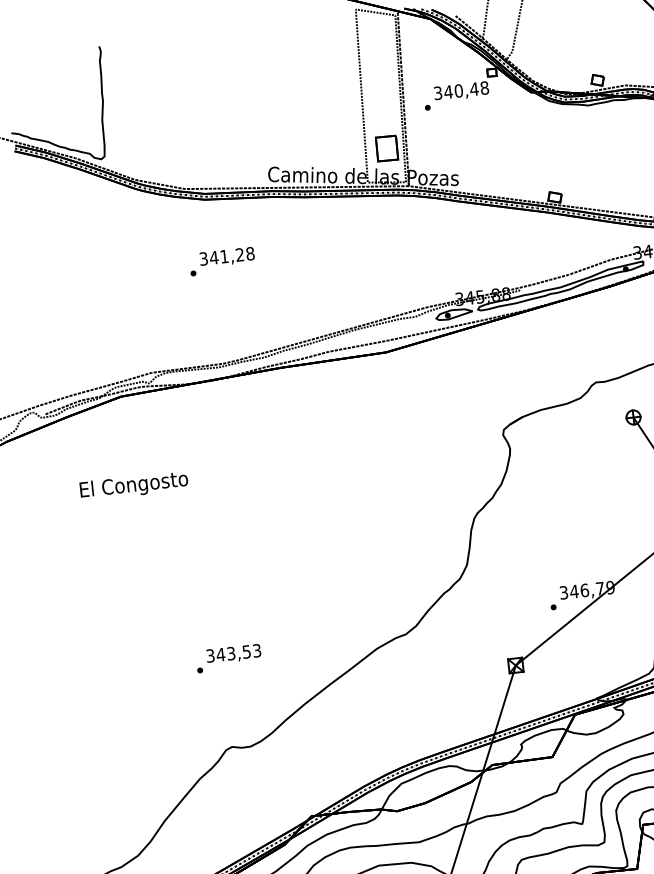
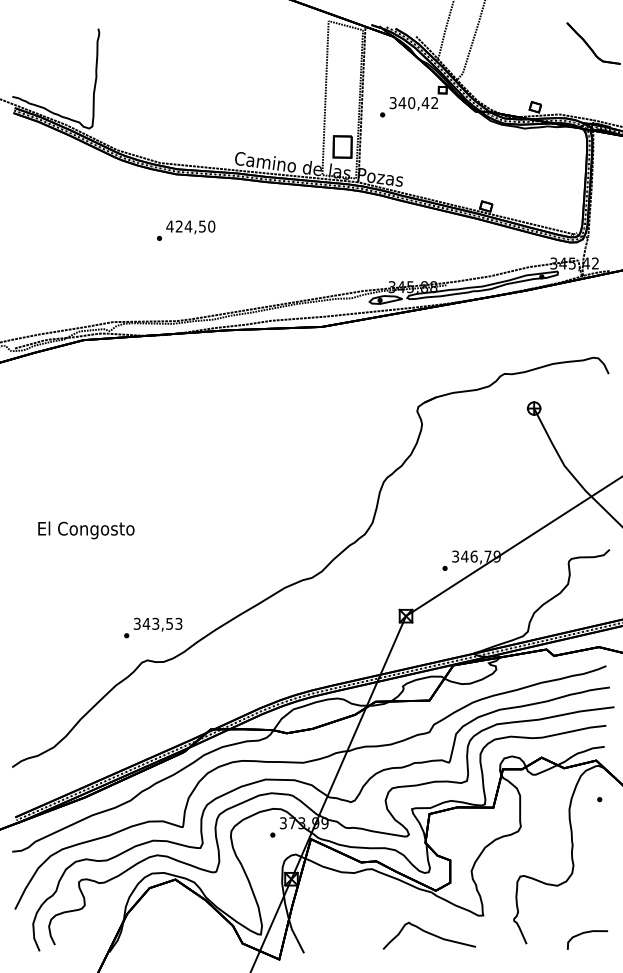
text: (484, 88) -> (434, 103), 340,48 -> 340,42
text: (226, 256) -> (190, 226), 341,28 -> 424,50
text: (134, 486) -> (86, 530), moved
text: (229, 657) -> (153, 627), moved

